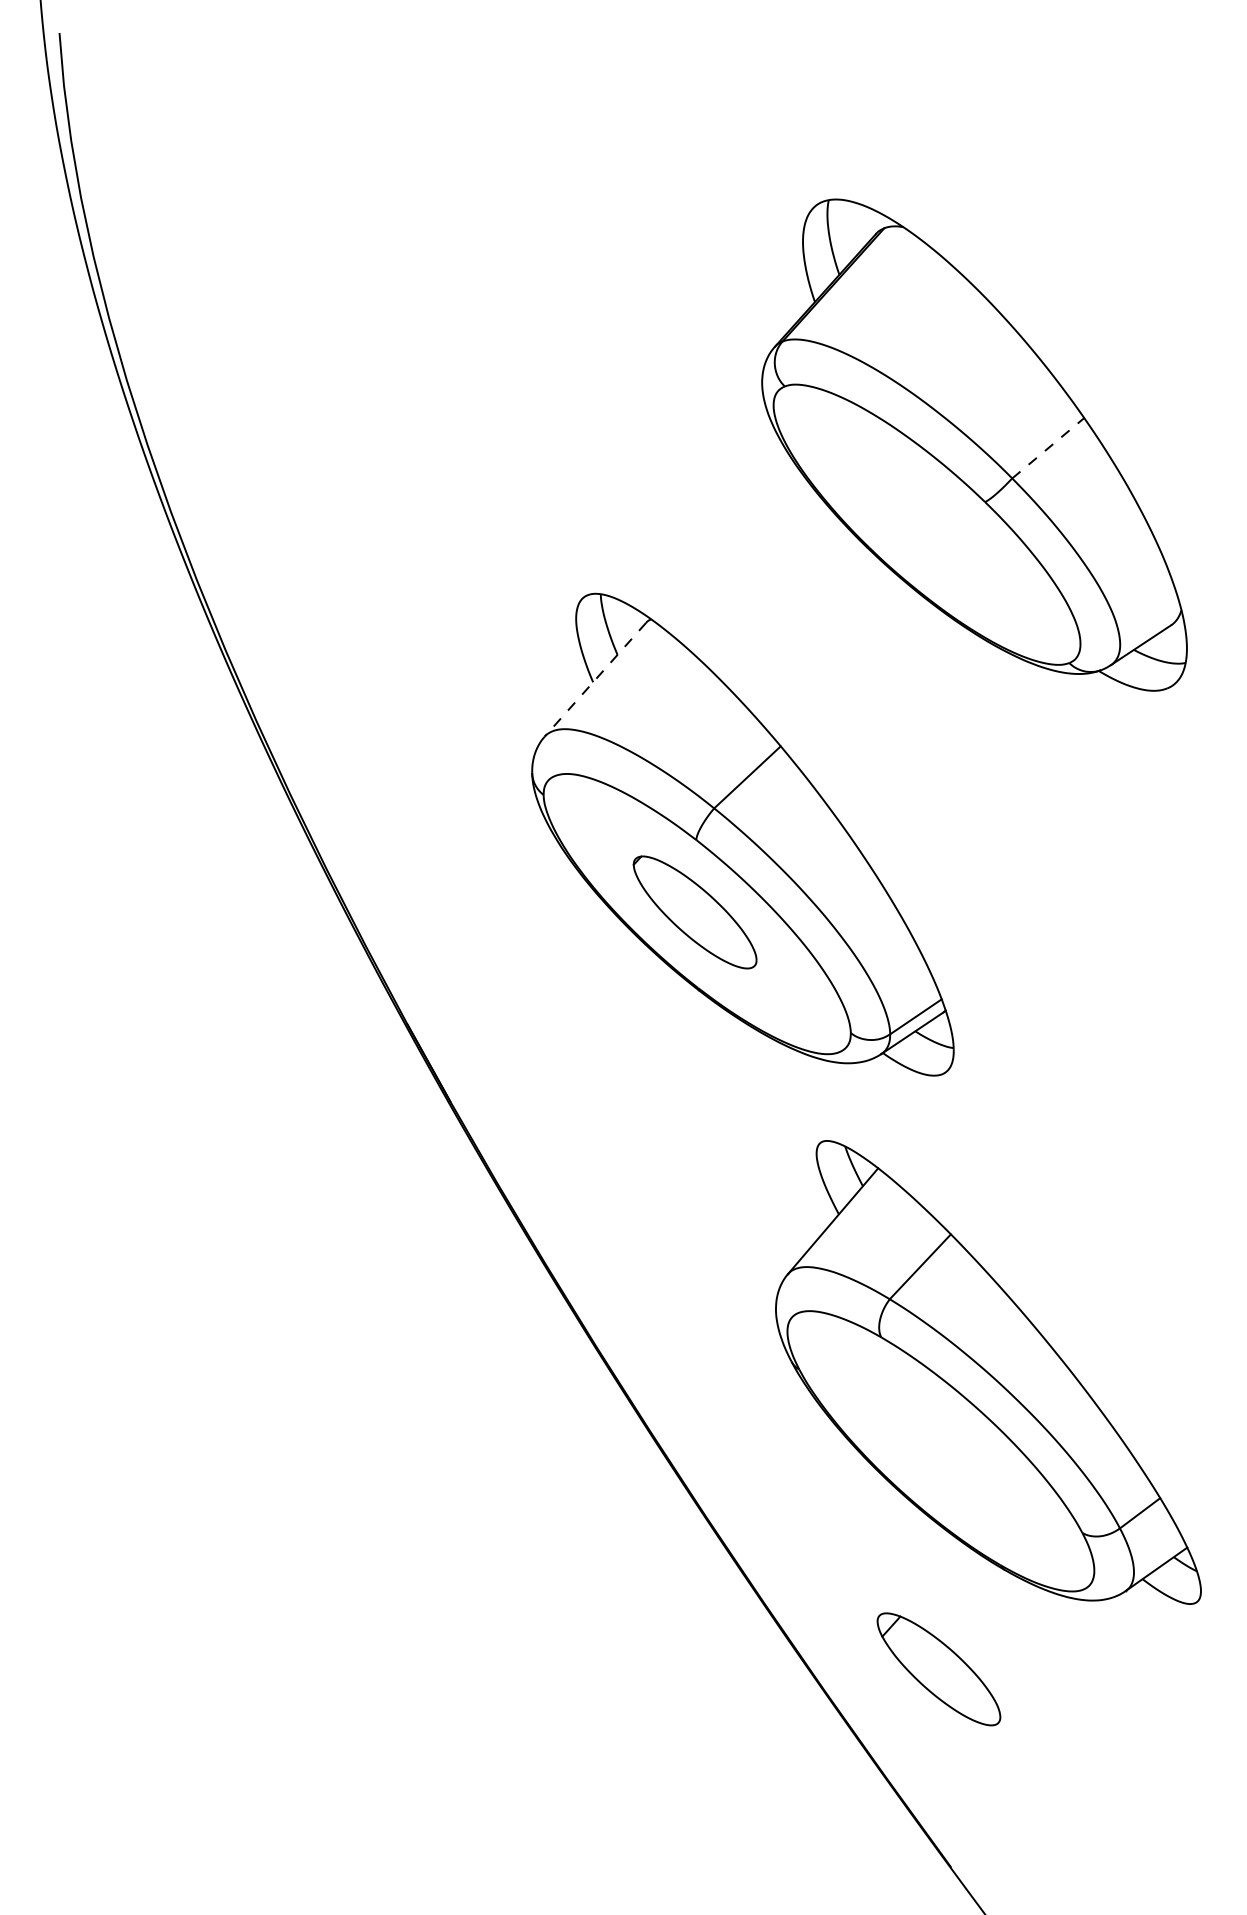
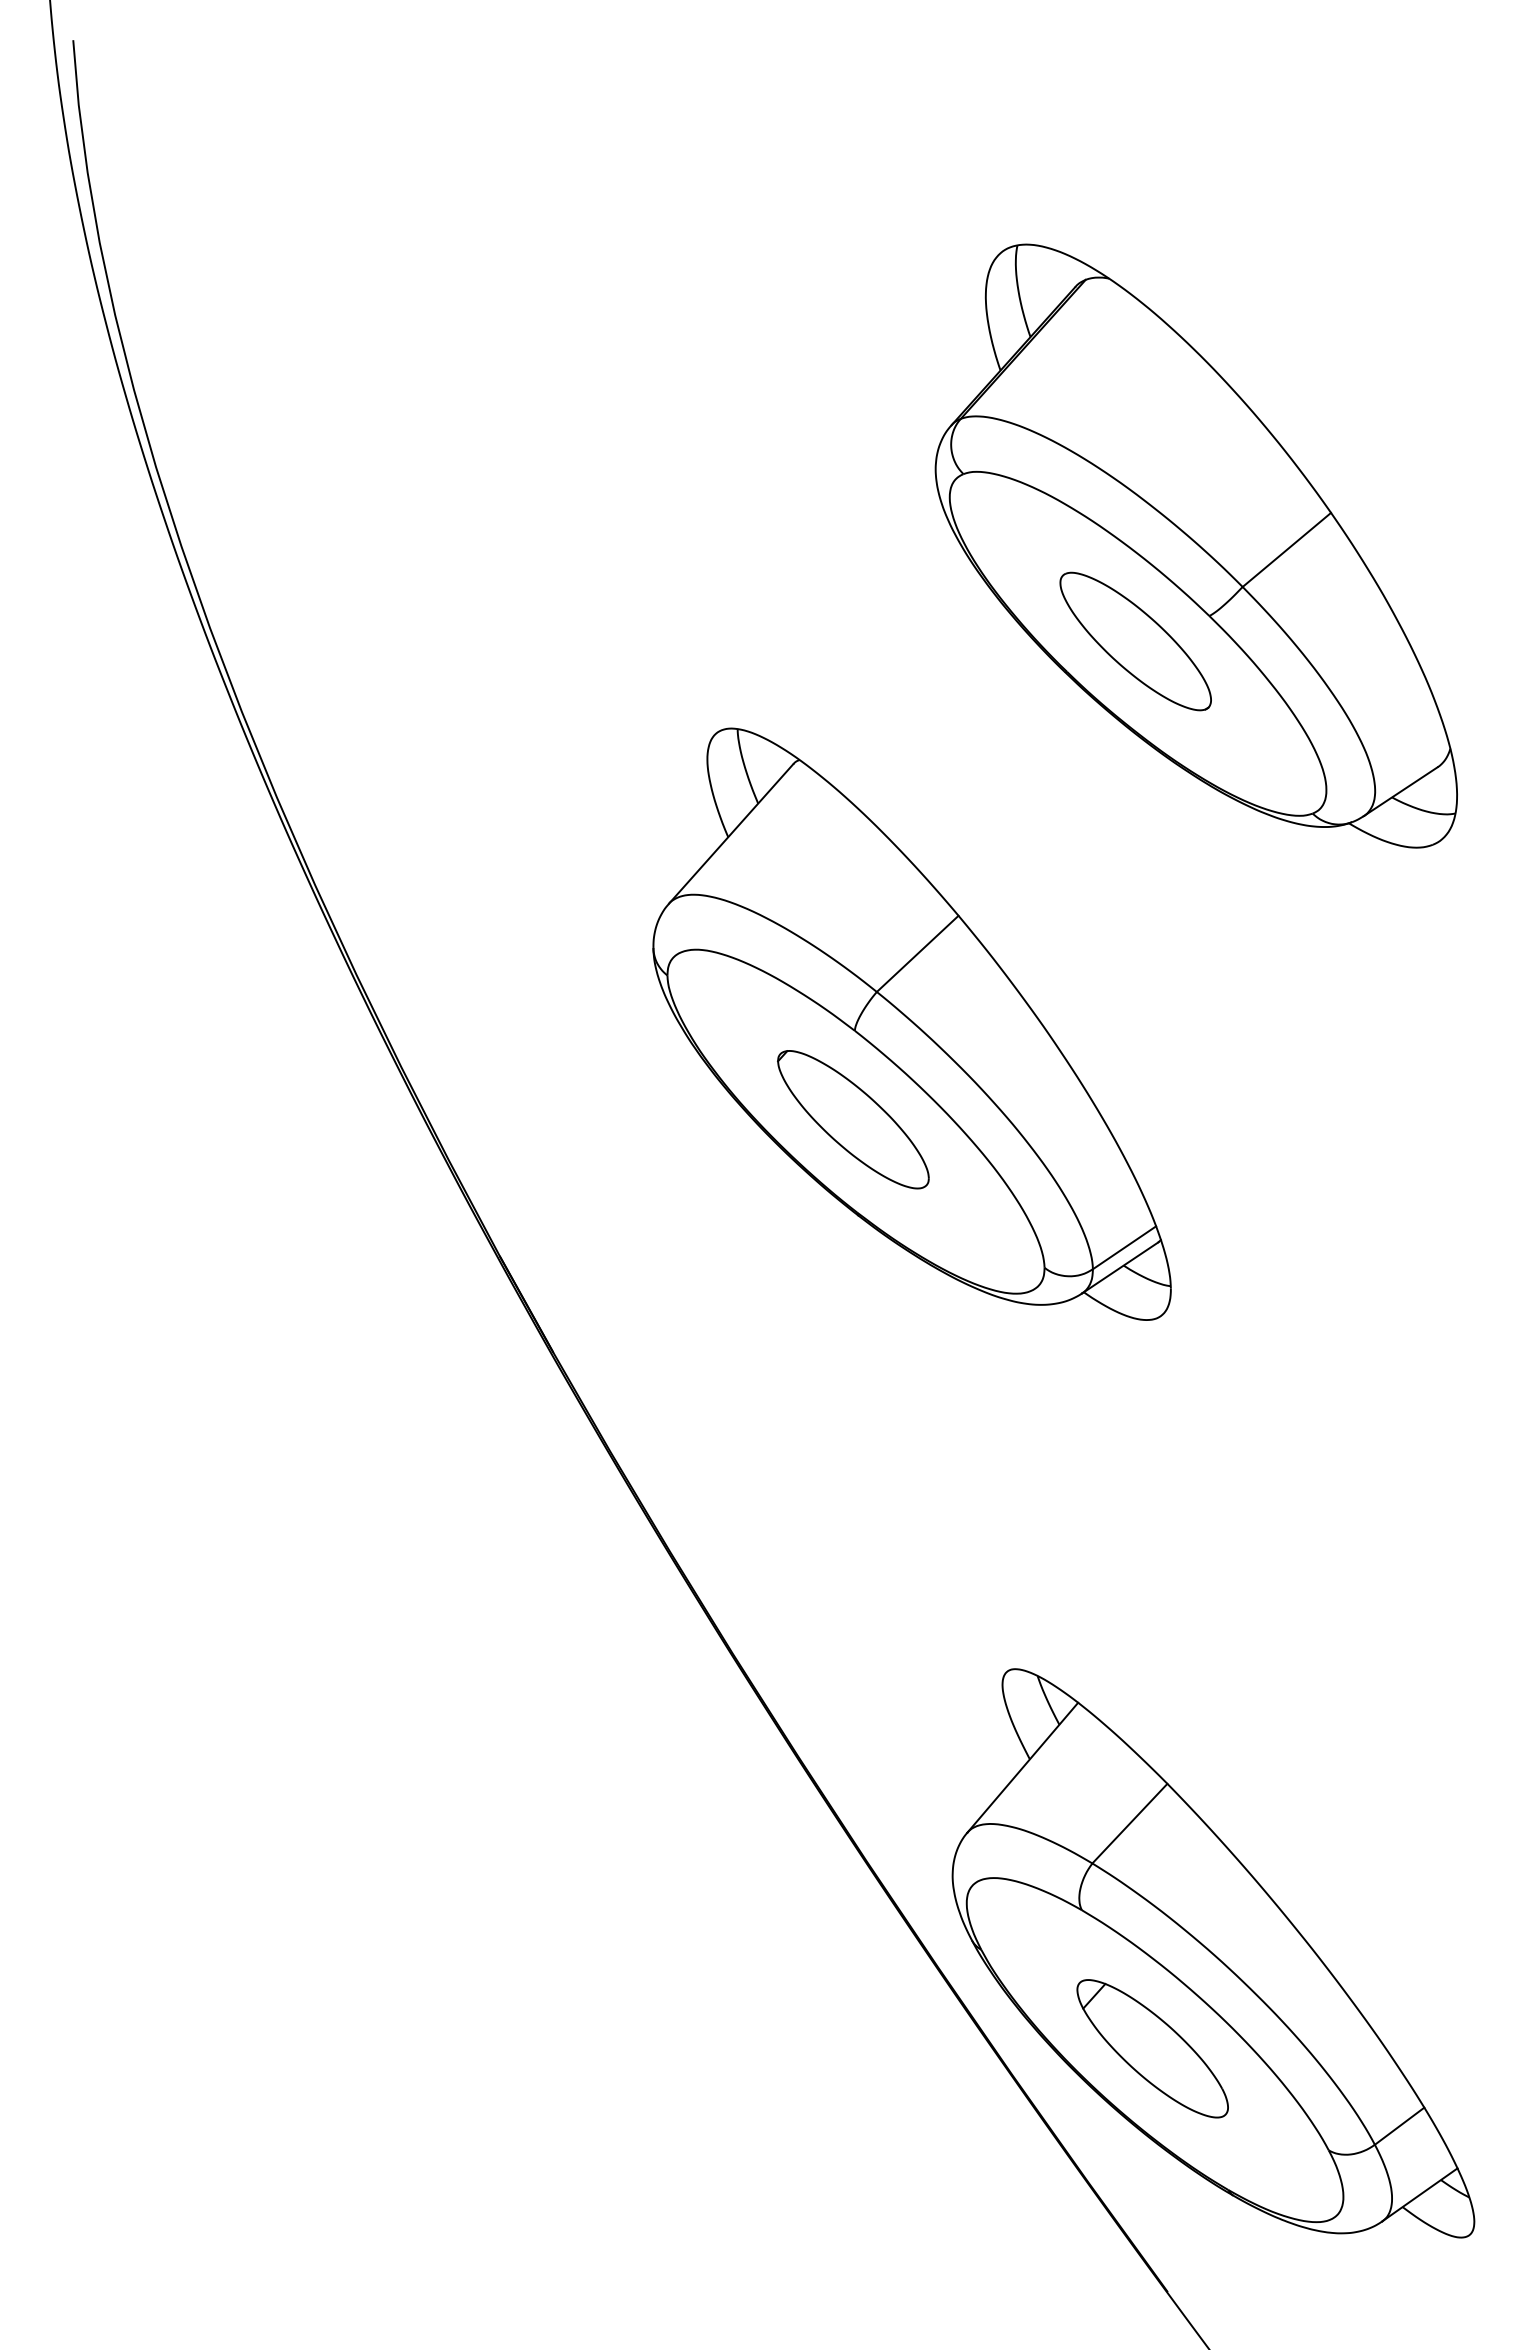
line: (1047, 447) -> (1286, 549), dashed -> solid
part: (924, 522) -> (1135, 641), added
line: (594, 680) -> (730, 834), dashed -> solid
part: (988, 1372) -> (1213, 1953), moved

